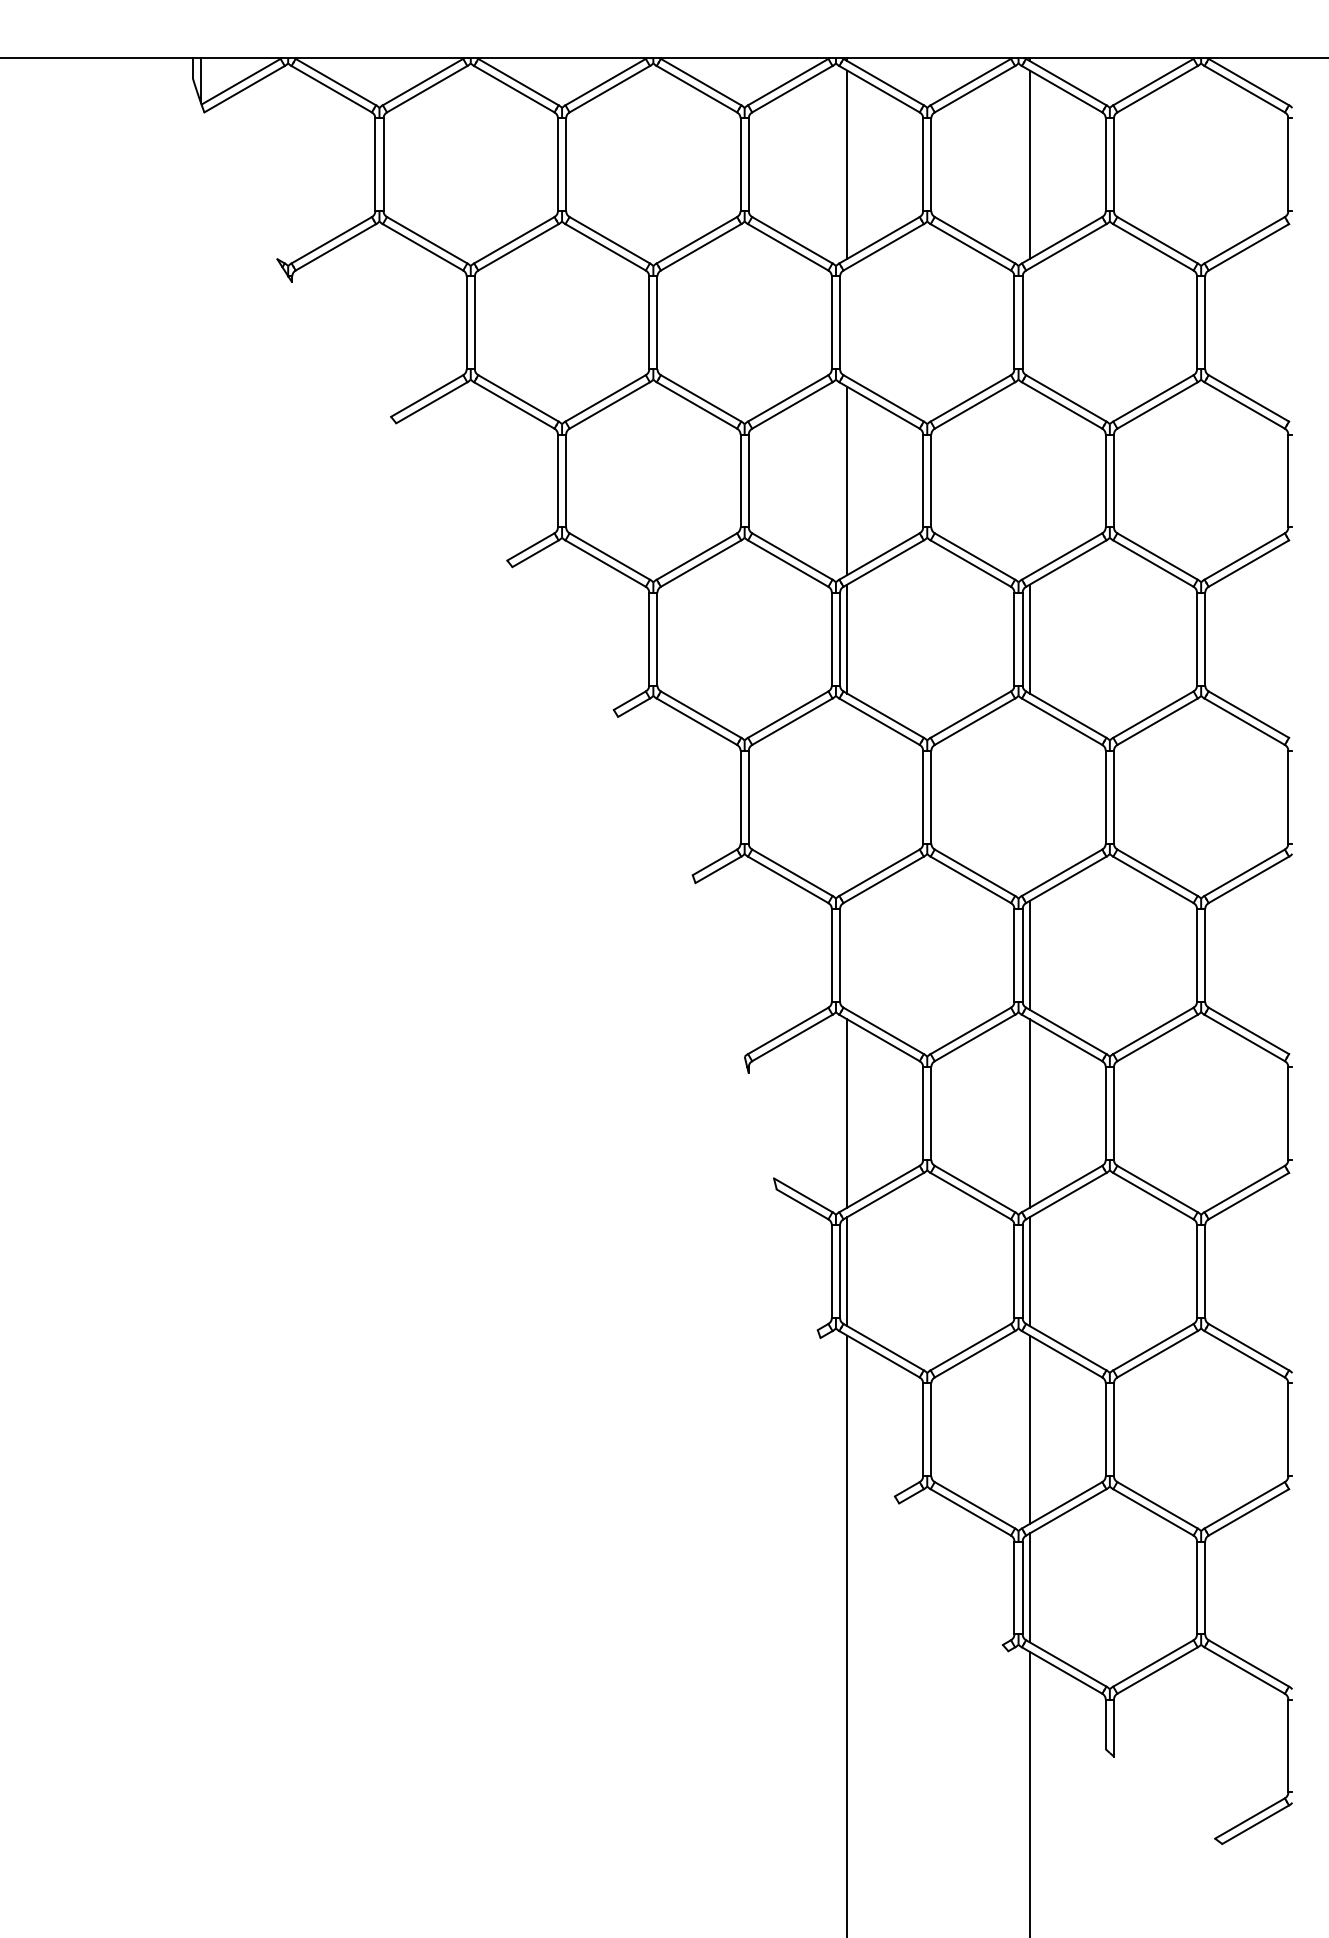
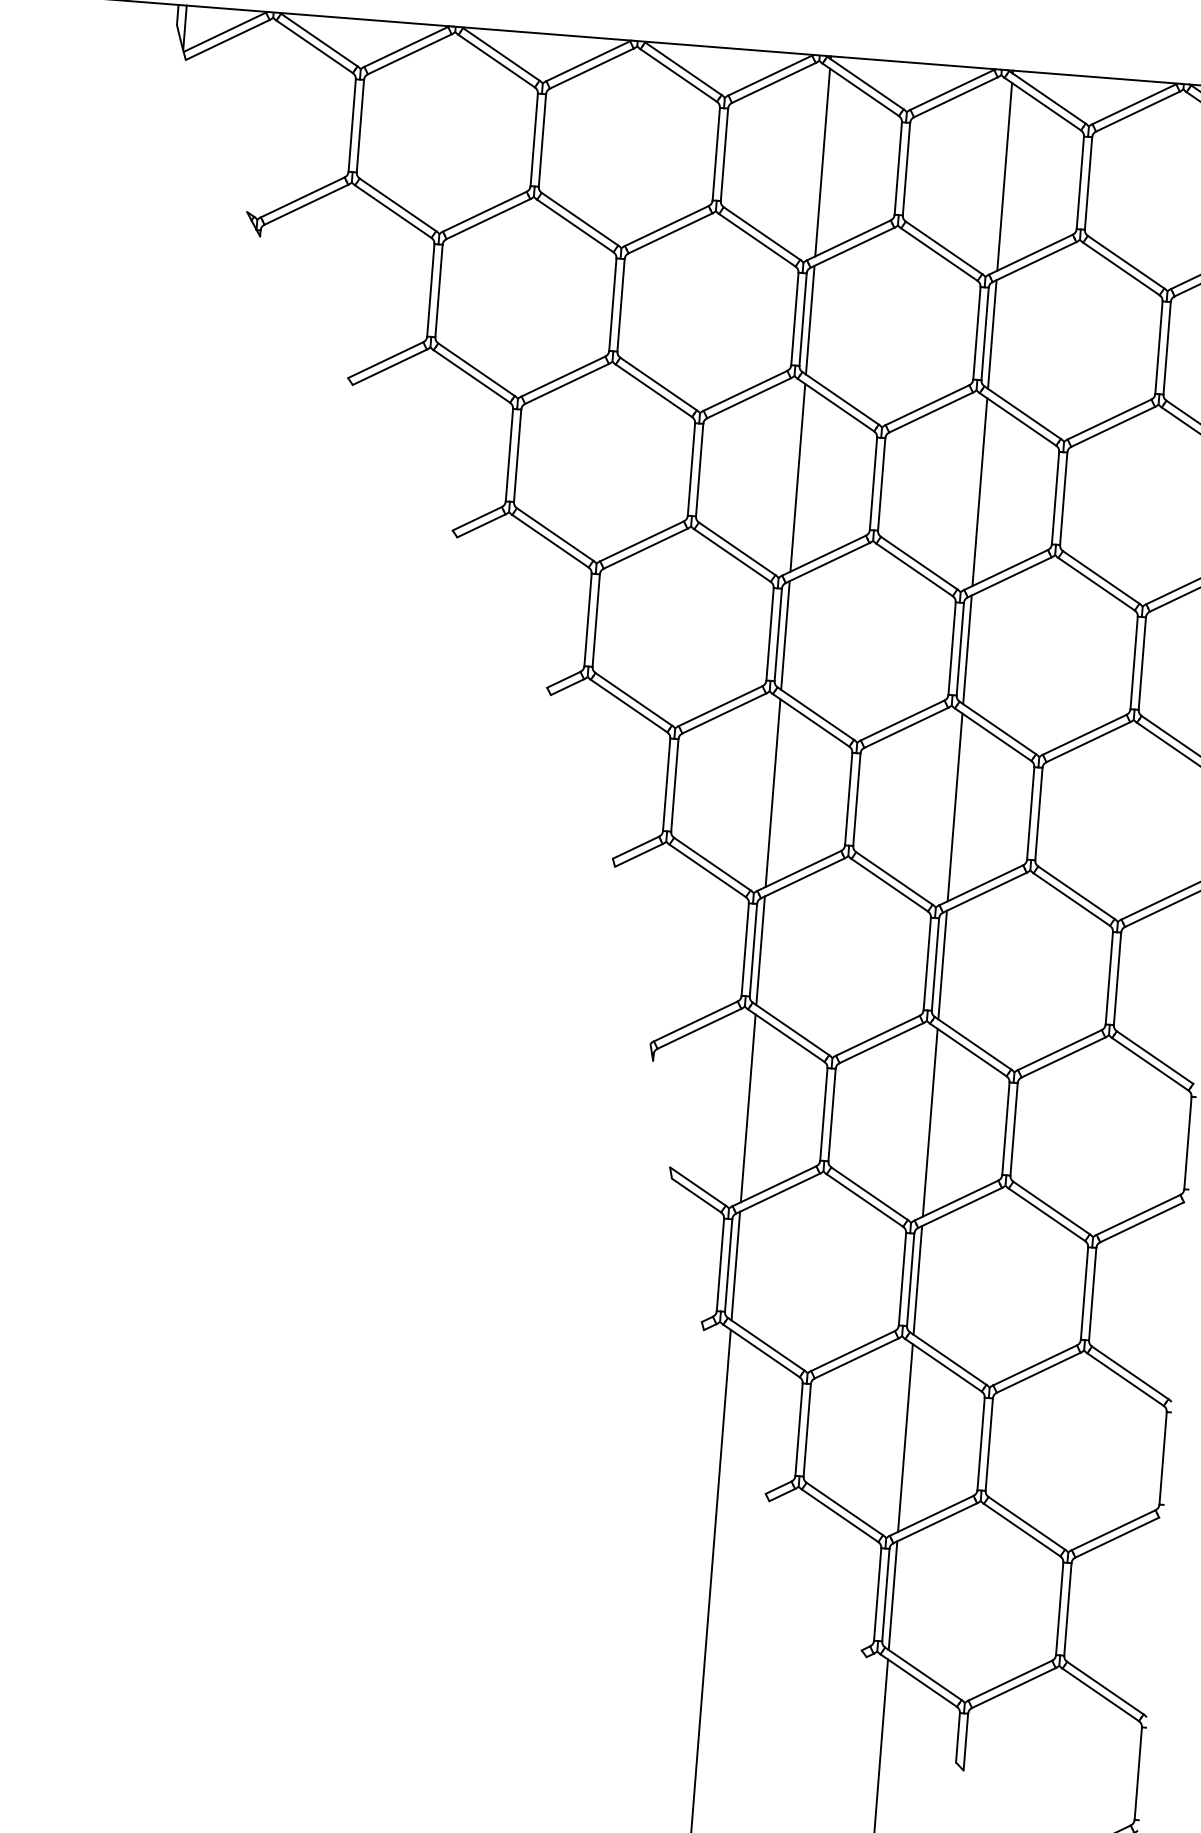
line: (847, 322) -> (810, 319), added
line: (1029, 322) -> (991, 334), added
line: (1029, 480) -> (979, 491), added
line: (847, 797) -> (773, 793), added
line: (1029, 797) -> (954, 807), added
line: (847, 954) -> (760, 949), added

